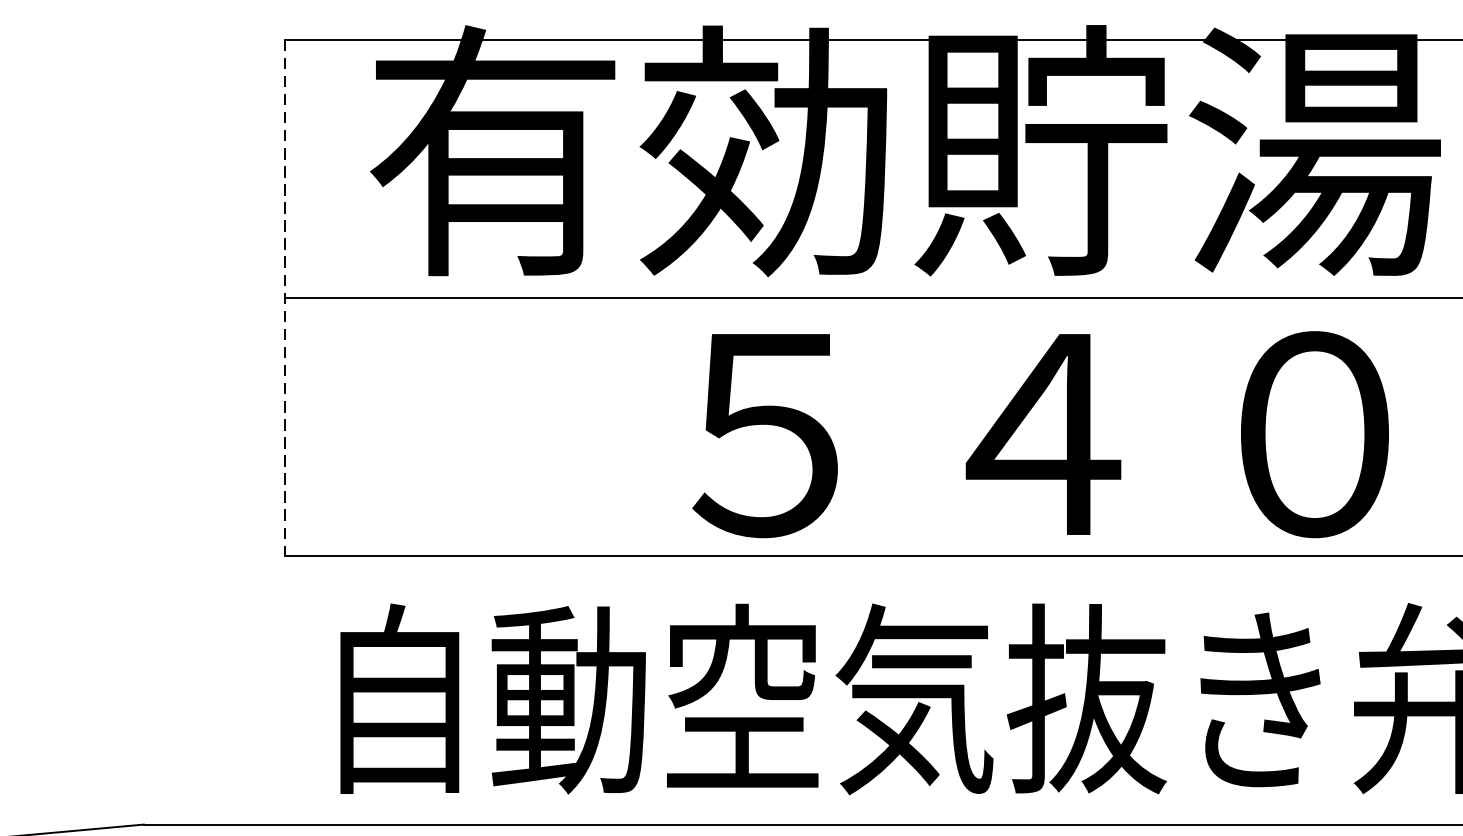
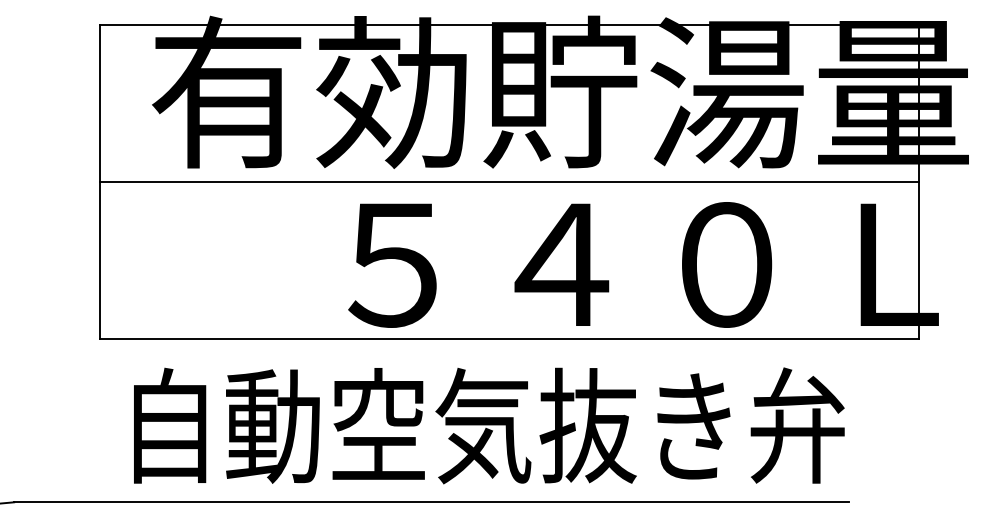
line: (285, 299) -> (100, 182), dashed -> solid

